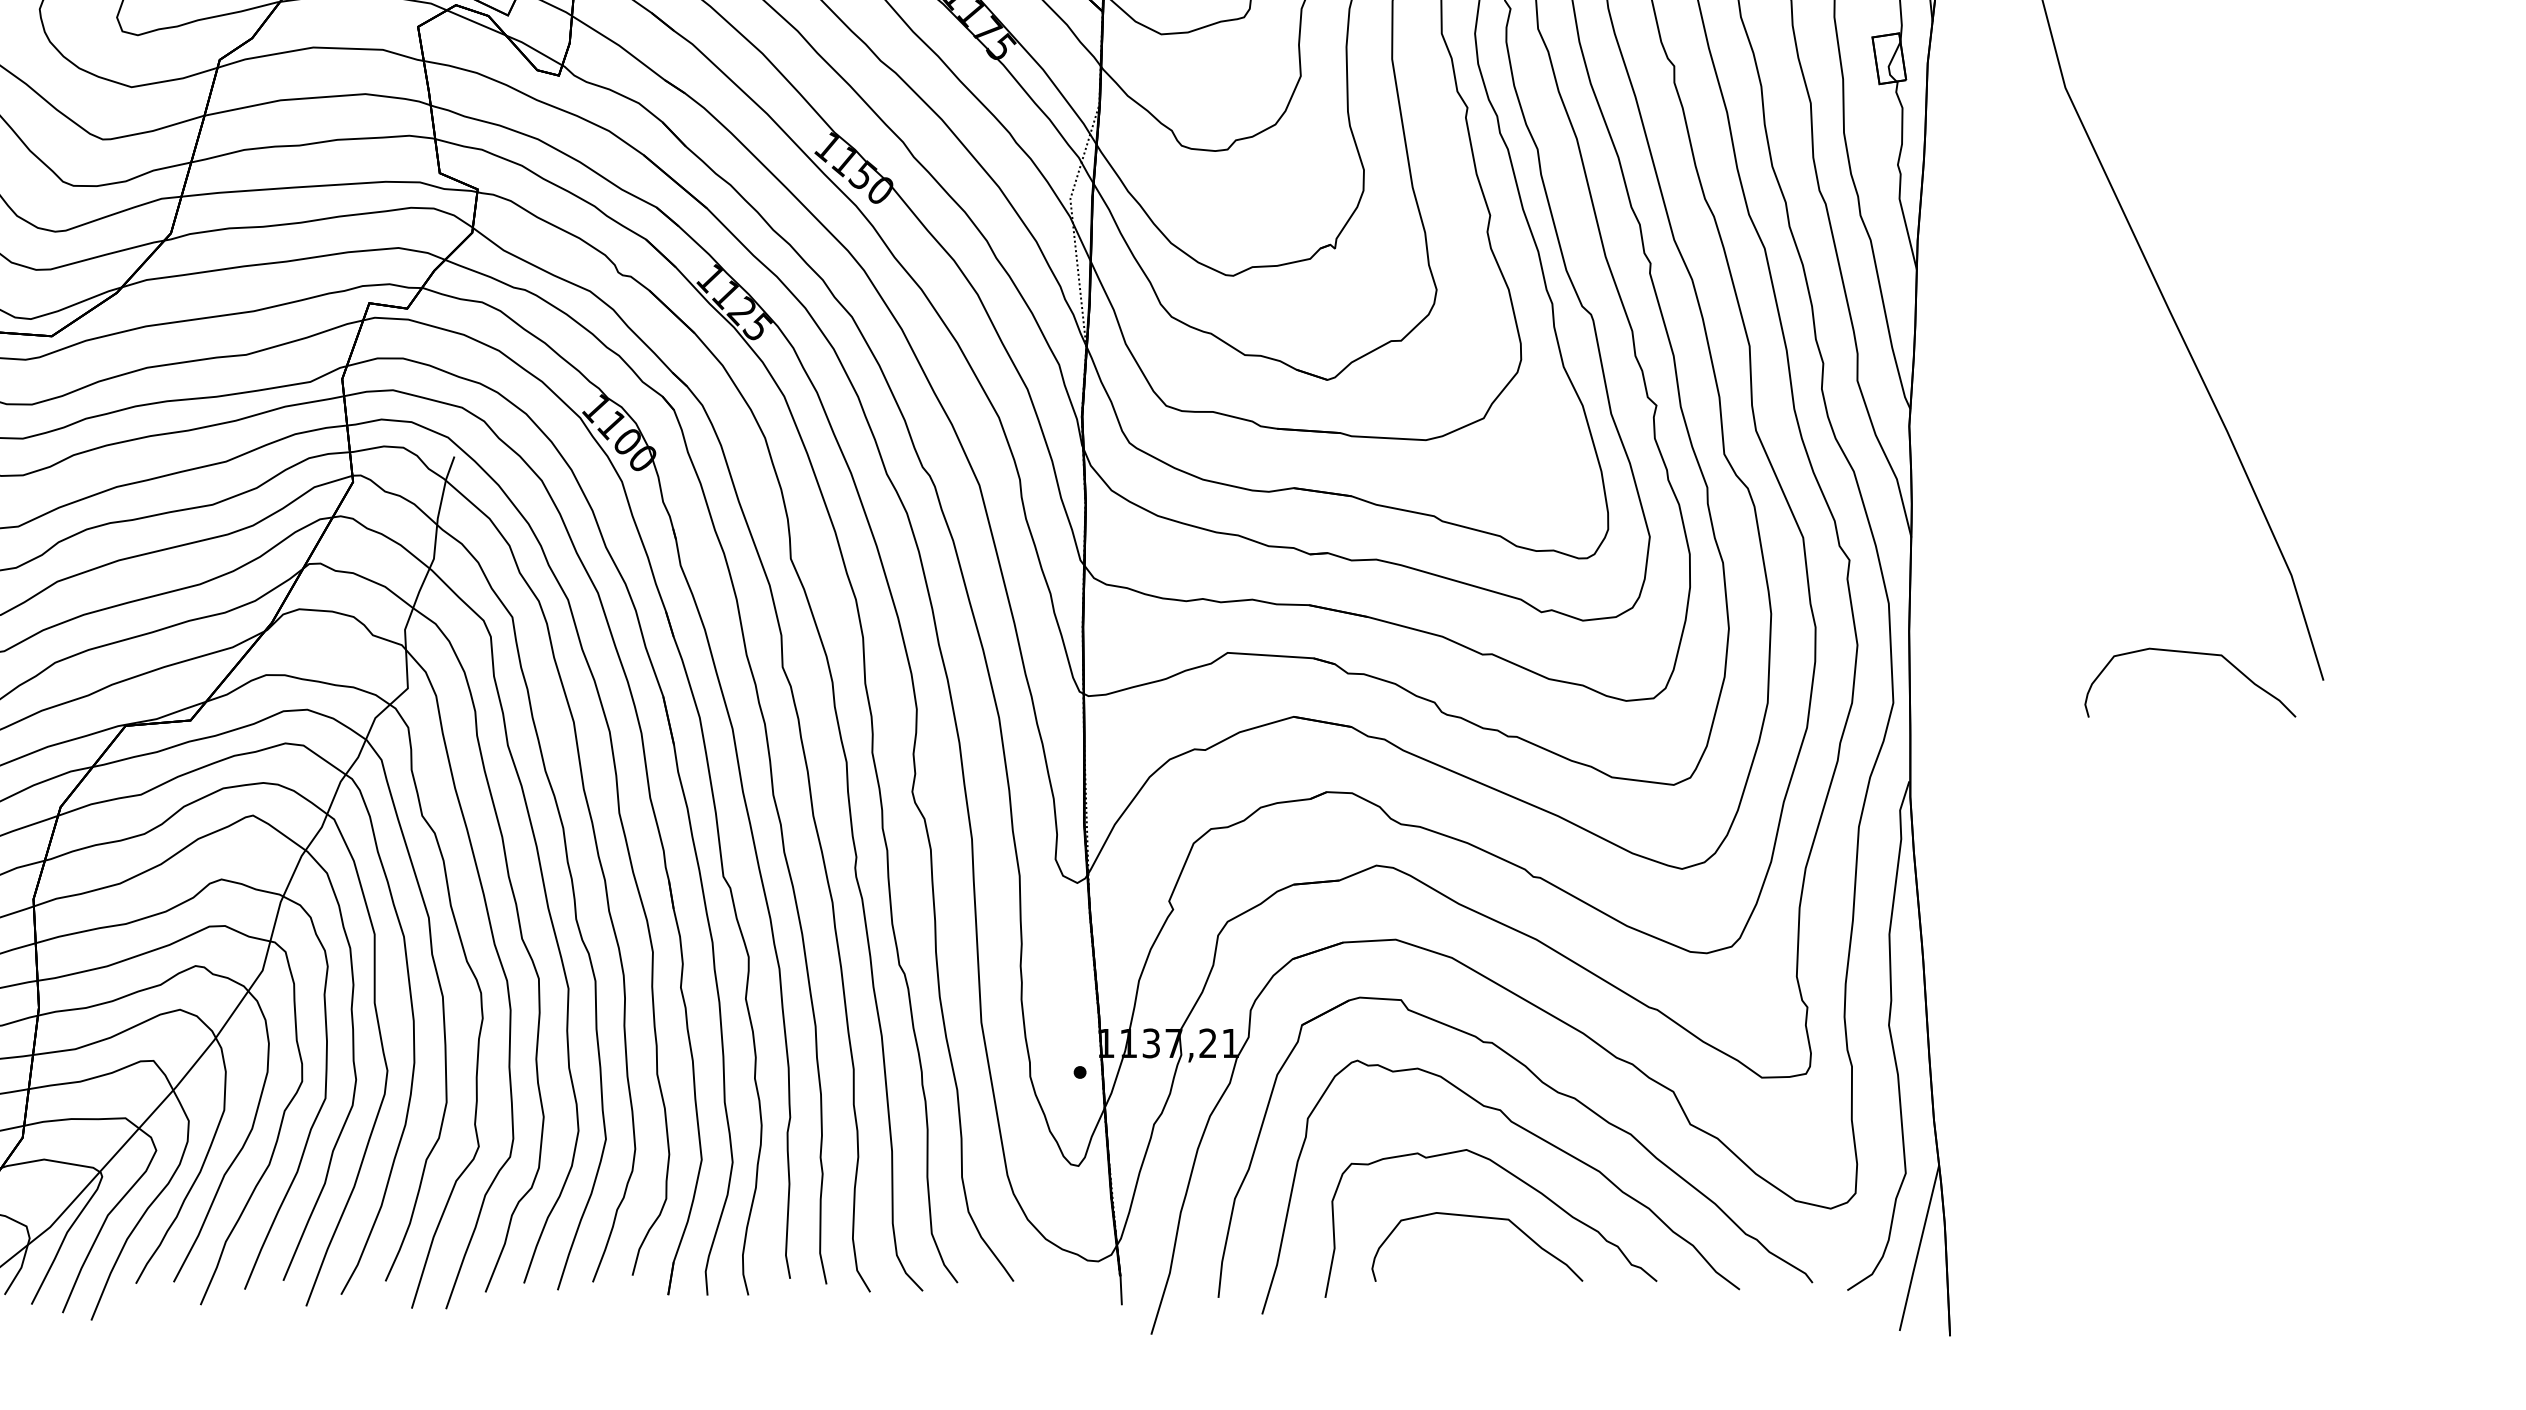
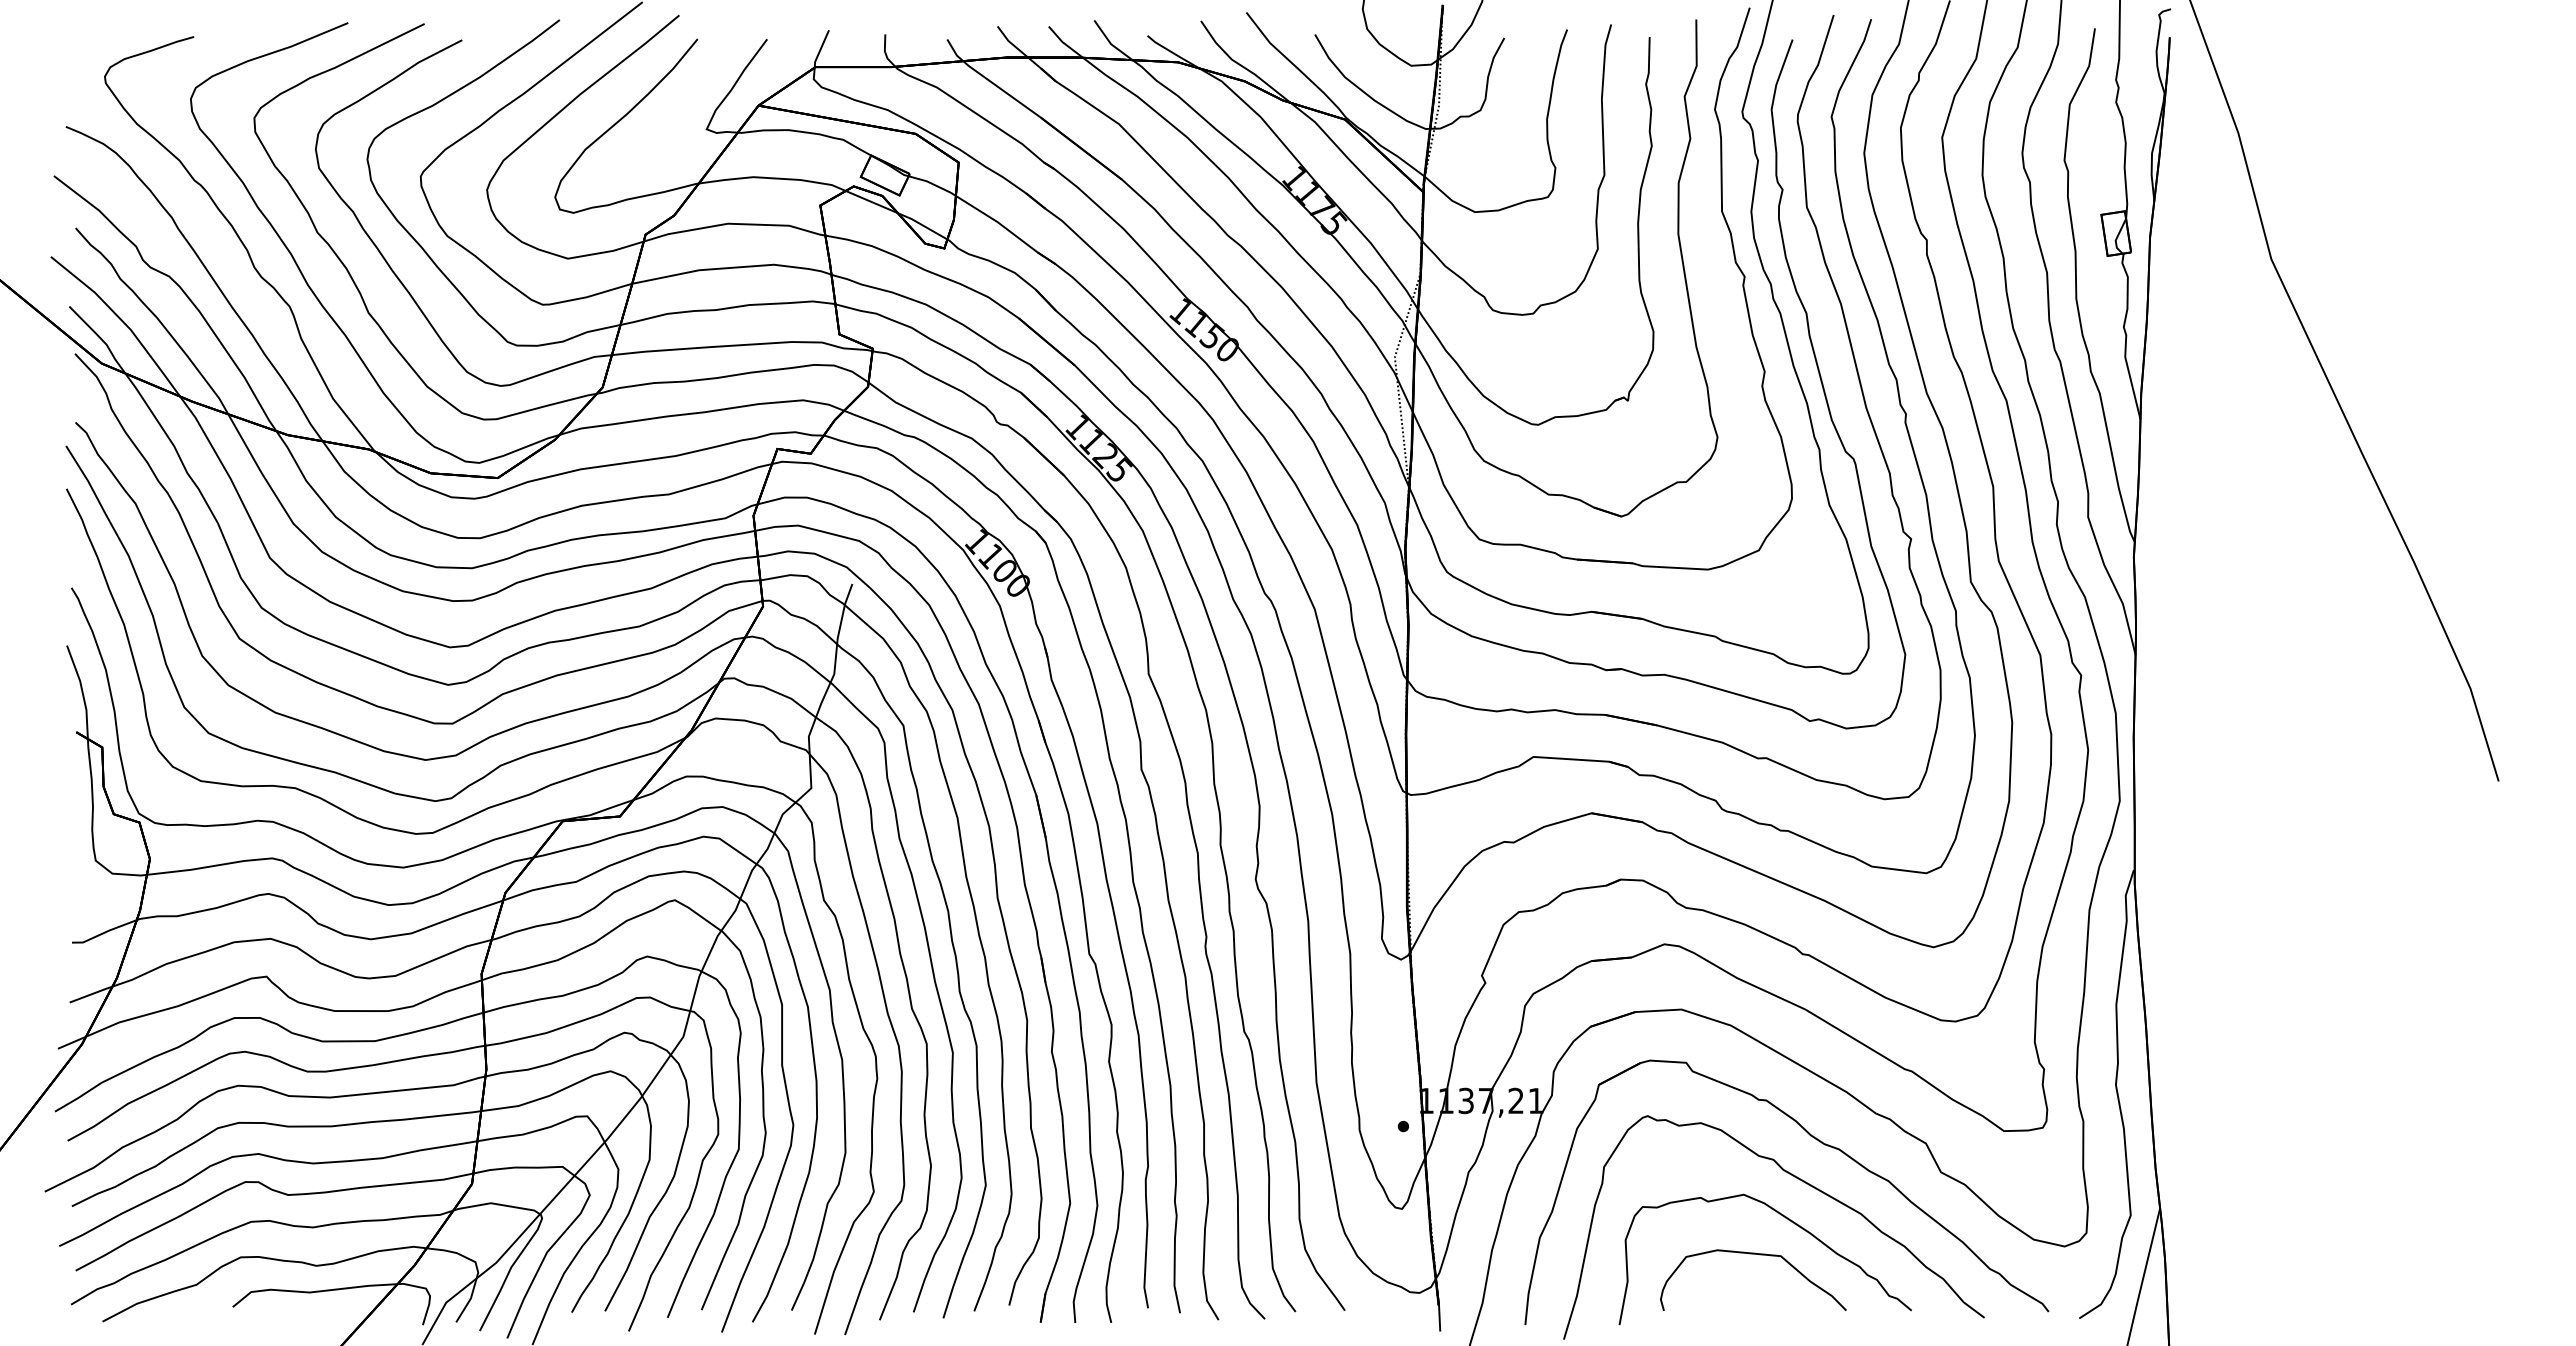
curve: (2197, 654) -> (2387, 758), removed

